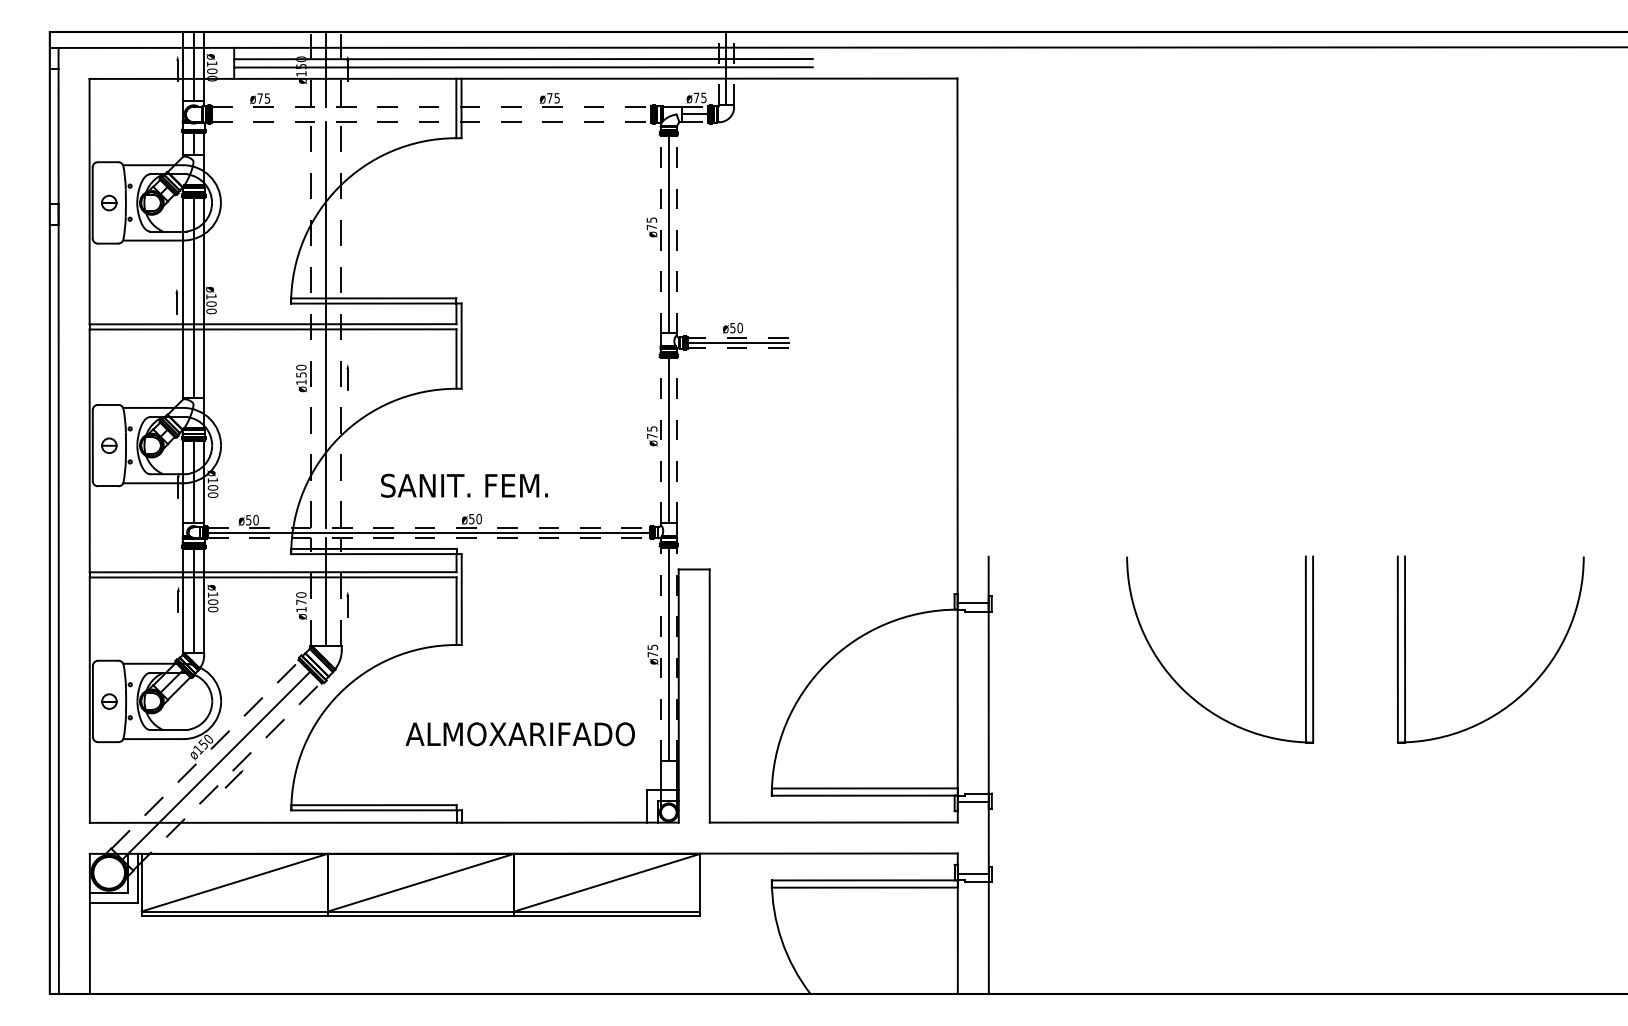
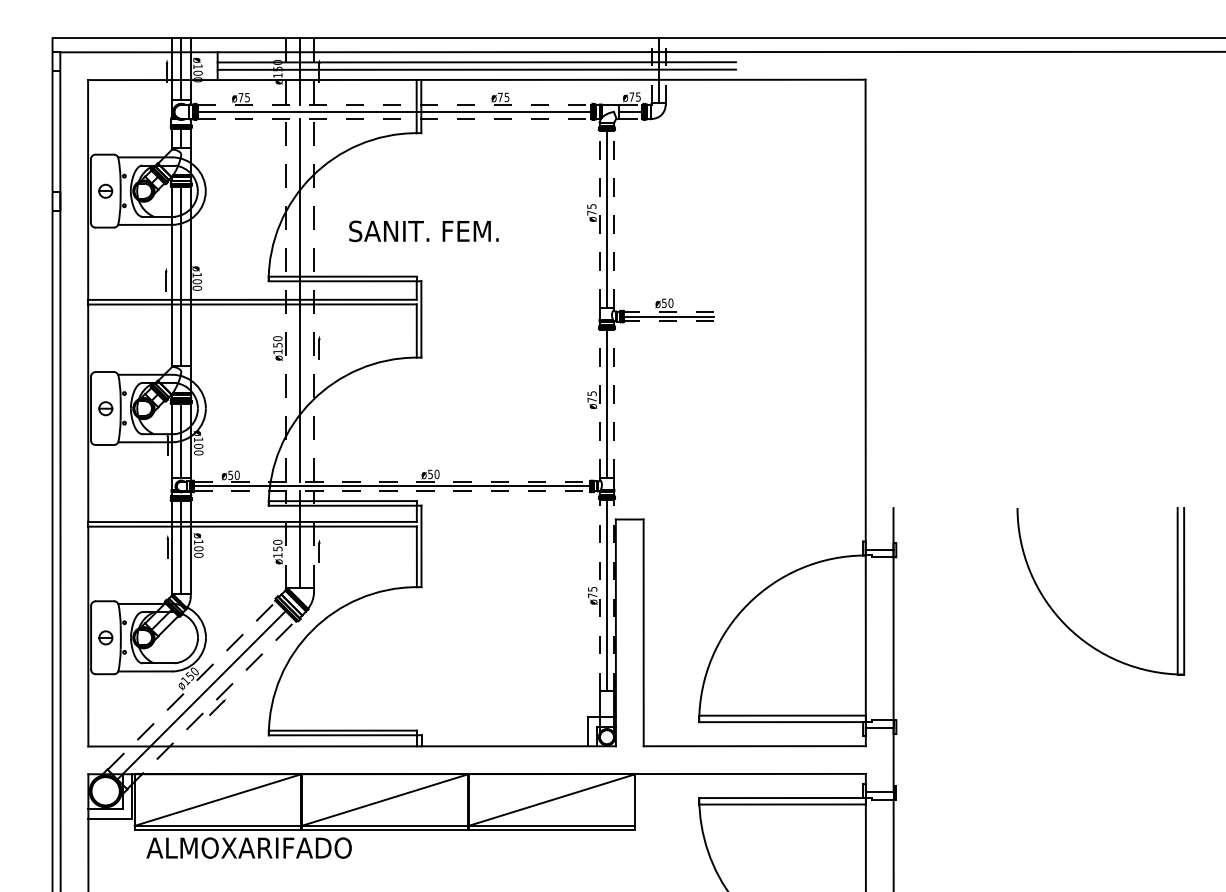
line: (431, 114) -> (394, 111), added
text: (464, 485) -> (423, 231), moved
text: (301, 601) -> (277, 548), ø170 -> ø150
text: (519, 734) -> (248, 848), moved

